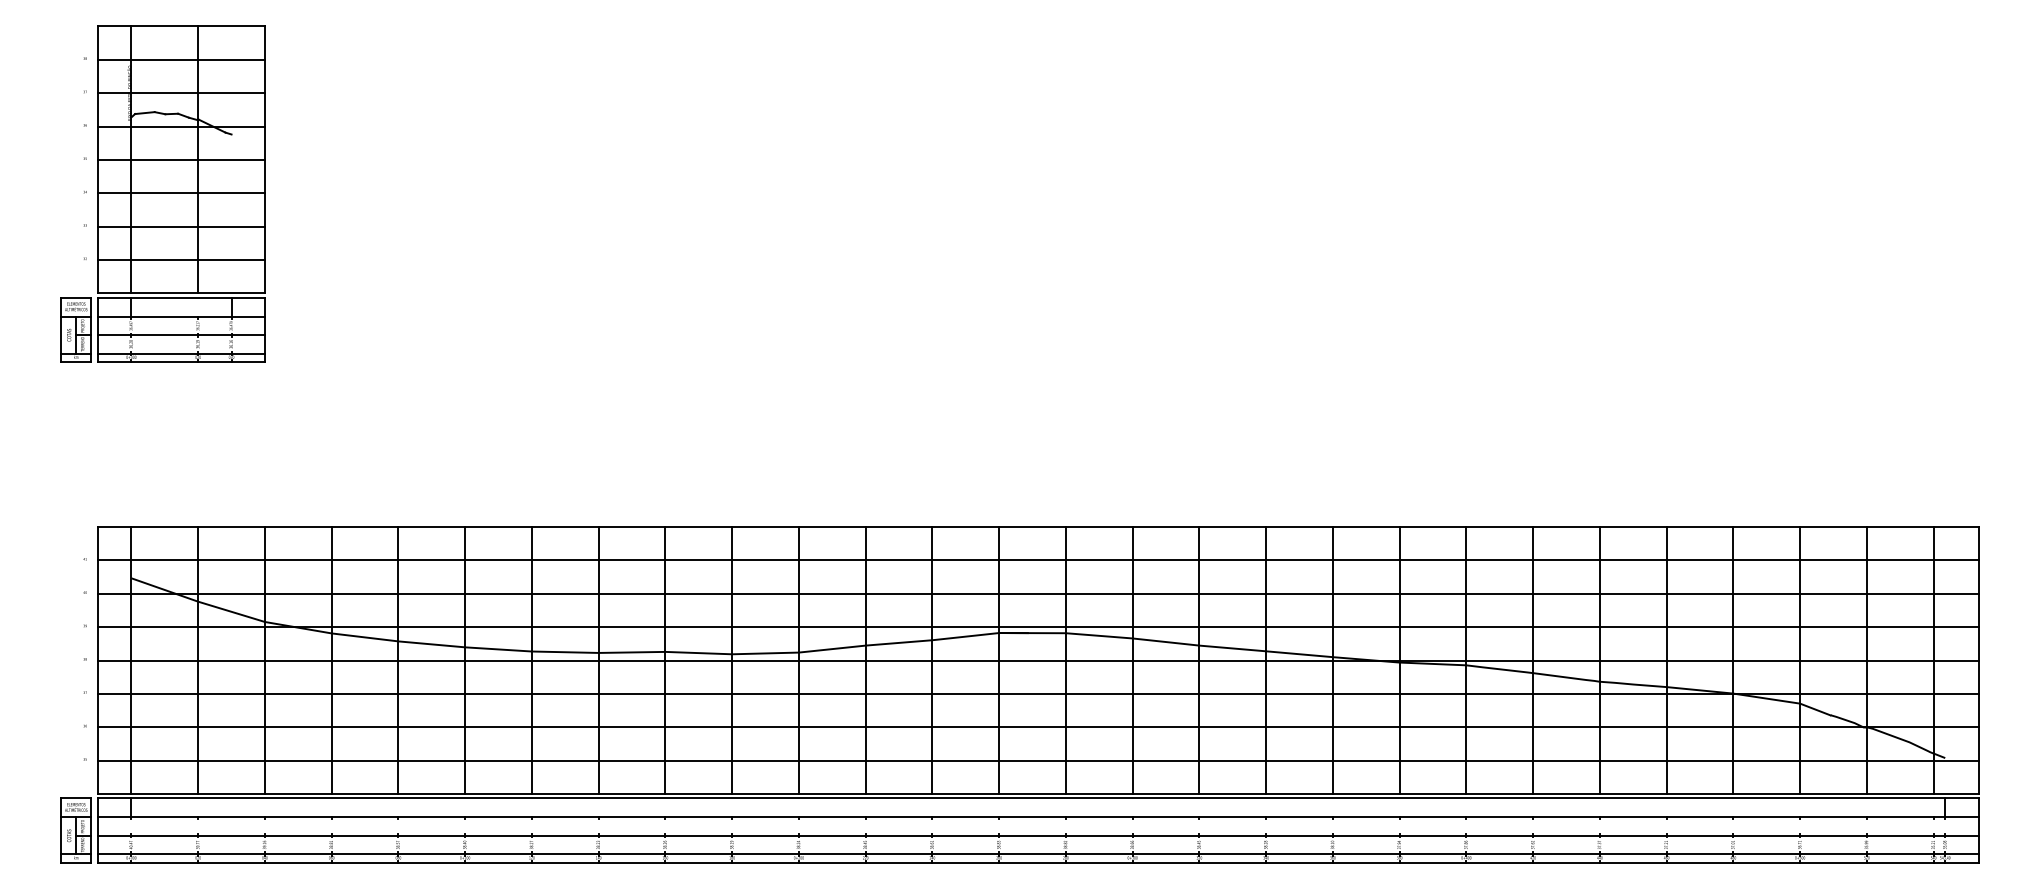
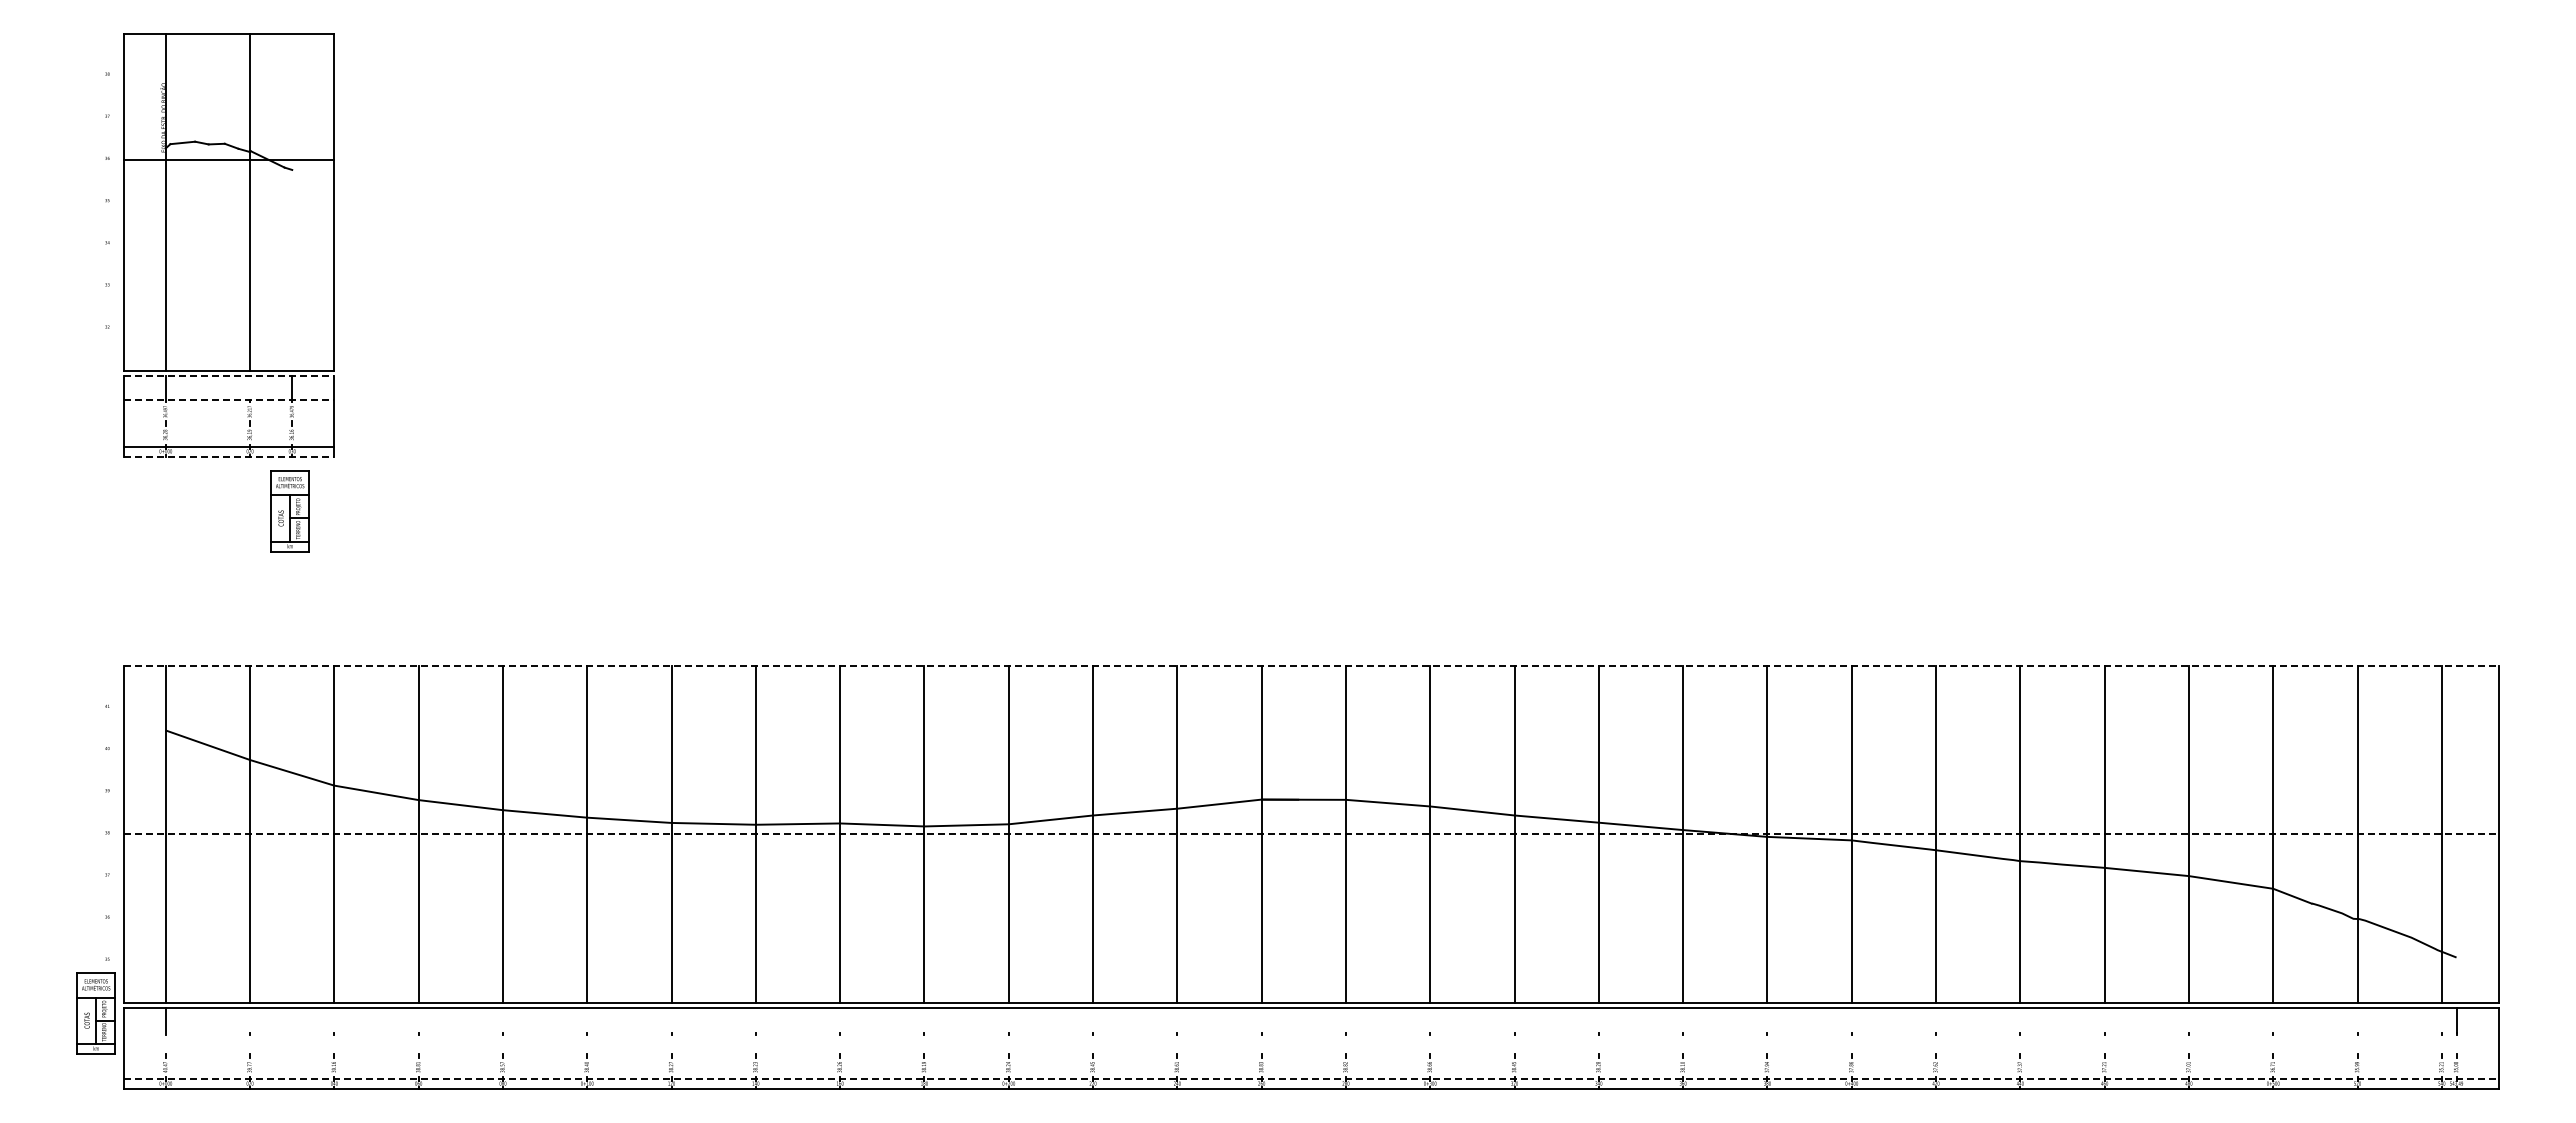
line: (181, 59) -> (228, 75), removed
line: (181, 92) -> (228, 117), removed
line: (181, 160) -> (228, 202), removed
line: (181, 193) -> (228, 244), removed
line: (181, 226) -> (228, 286), removed
line: (181, 260) -> (228, 328), removed
line: (181, 298) -> (229, 376), solid -> dashed
line: (181, 317) -> (229, 400), solid -> dashed
part: (75, 329) -> (289, 511), moved
line: (181, 335) -> (228, 423), removed
line: (181, 362) -> (229, 457), solid -> dashed
line: (1038, 526) -> (1311, 665), solid -> dashed
line: (1037, 560) -> (1310, 707), removed
line: (1037, 594) -> (1310, 750), removed
line: (1037, 627) -> (1310, 792), removed
line: (1038, 660) -> (1311, 834), solid -> dashed
line: (1037, 693) -> (1310, 876), removed
line: (1037, 727) -> (1310, 918), removed
line: (1037, 760) -> (1310, 960), removed
line: (1037, 817) -> (1310, 1032), removed
part: (75, 830) -> (95, 1013), moved
line: (1037, 835) -> (1310, 1055), removed
line: (1038, 853) -> (1311, 1078), solid -> dashed

